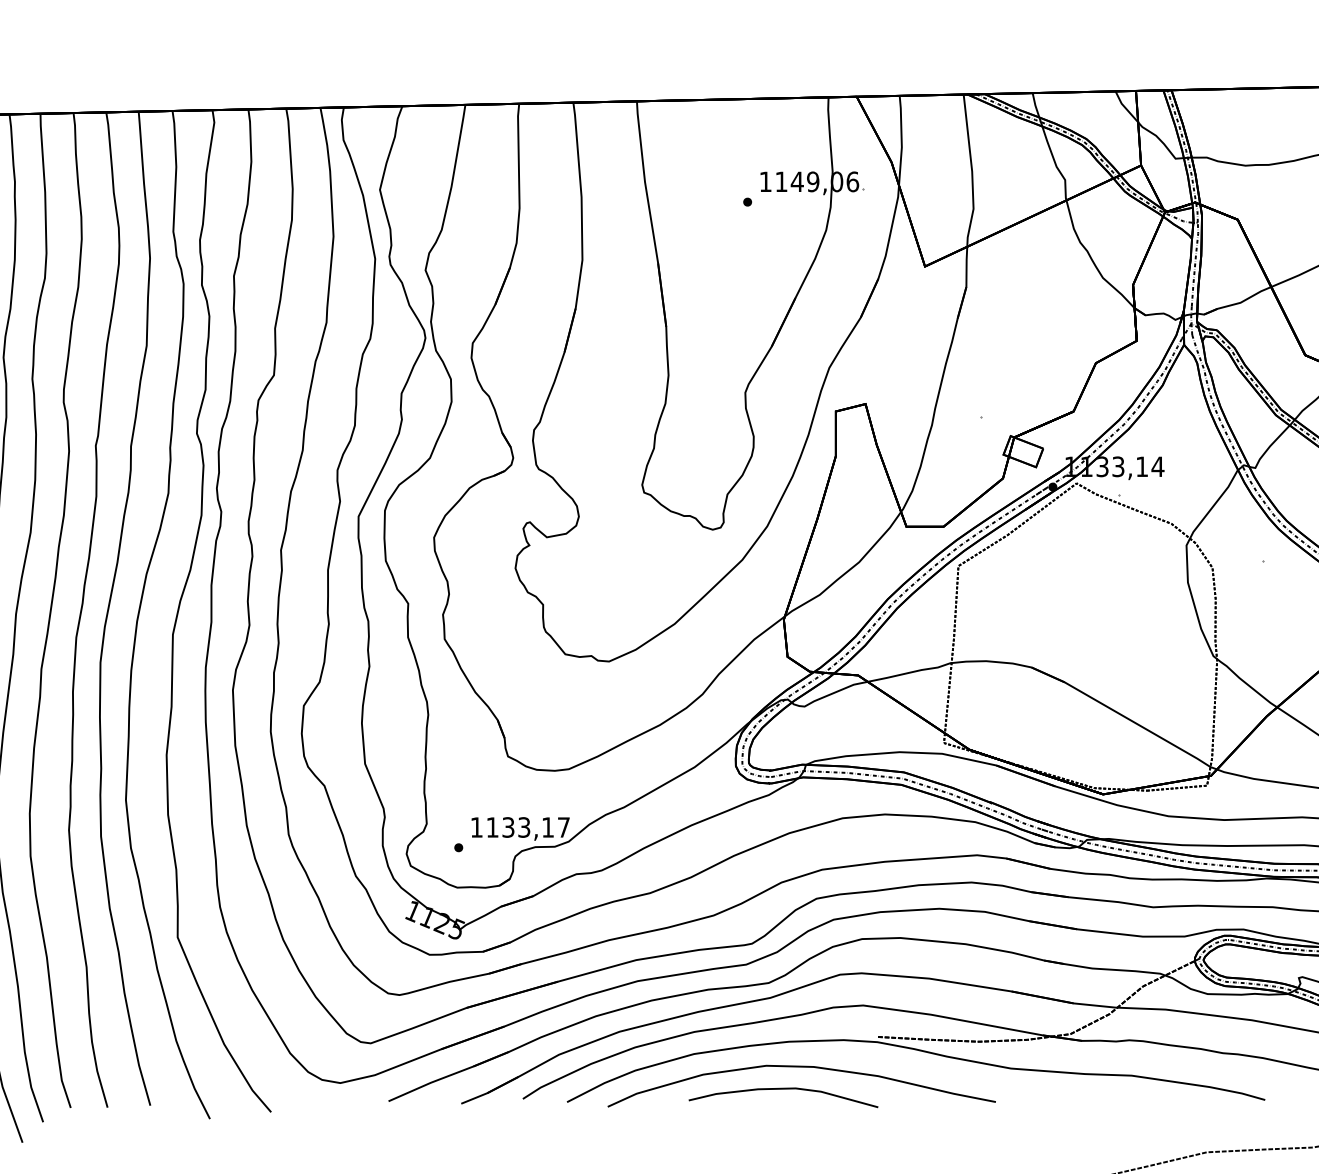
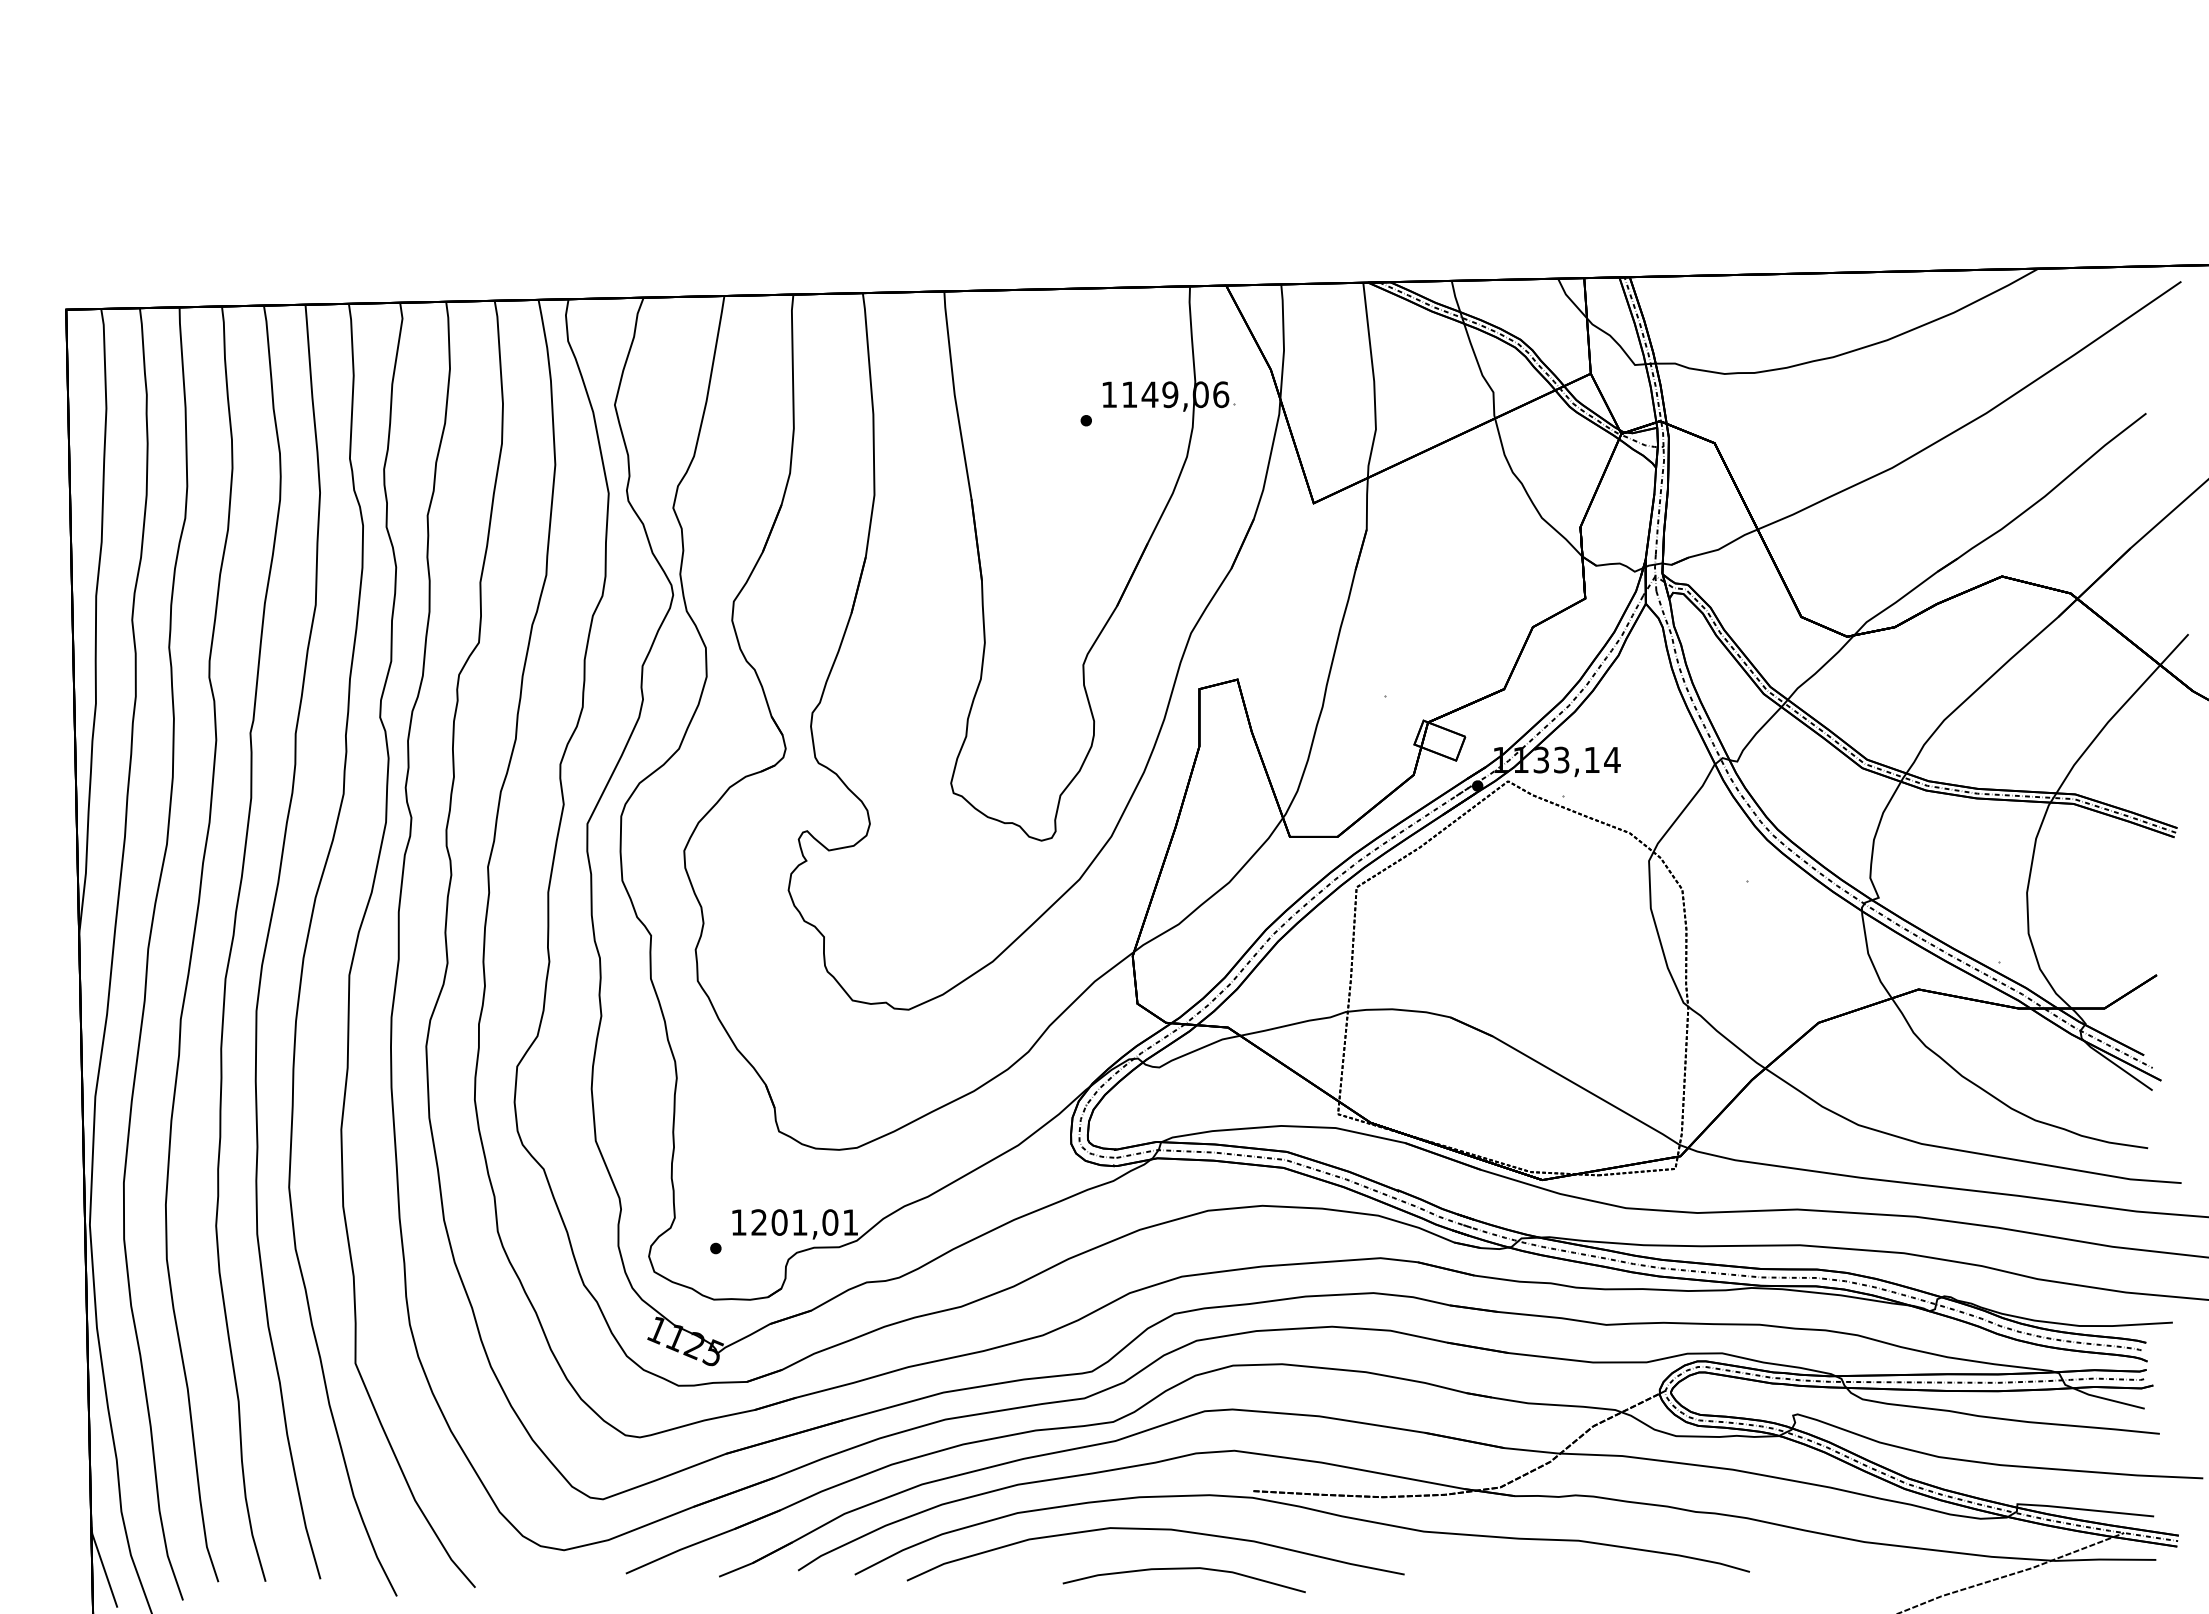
text: (527, 827) -> (804, 1222), 1133,17 -> 1201,01
curve: (782, 1089) -> (1183, 1569), moved

